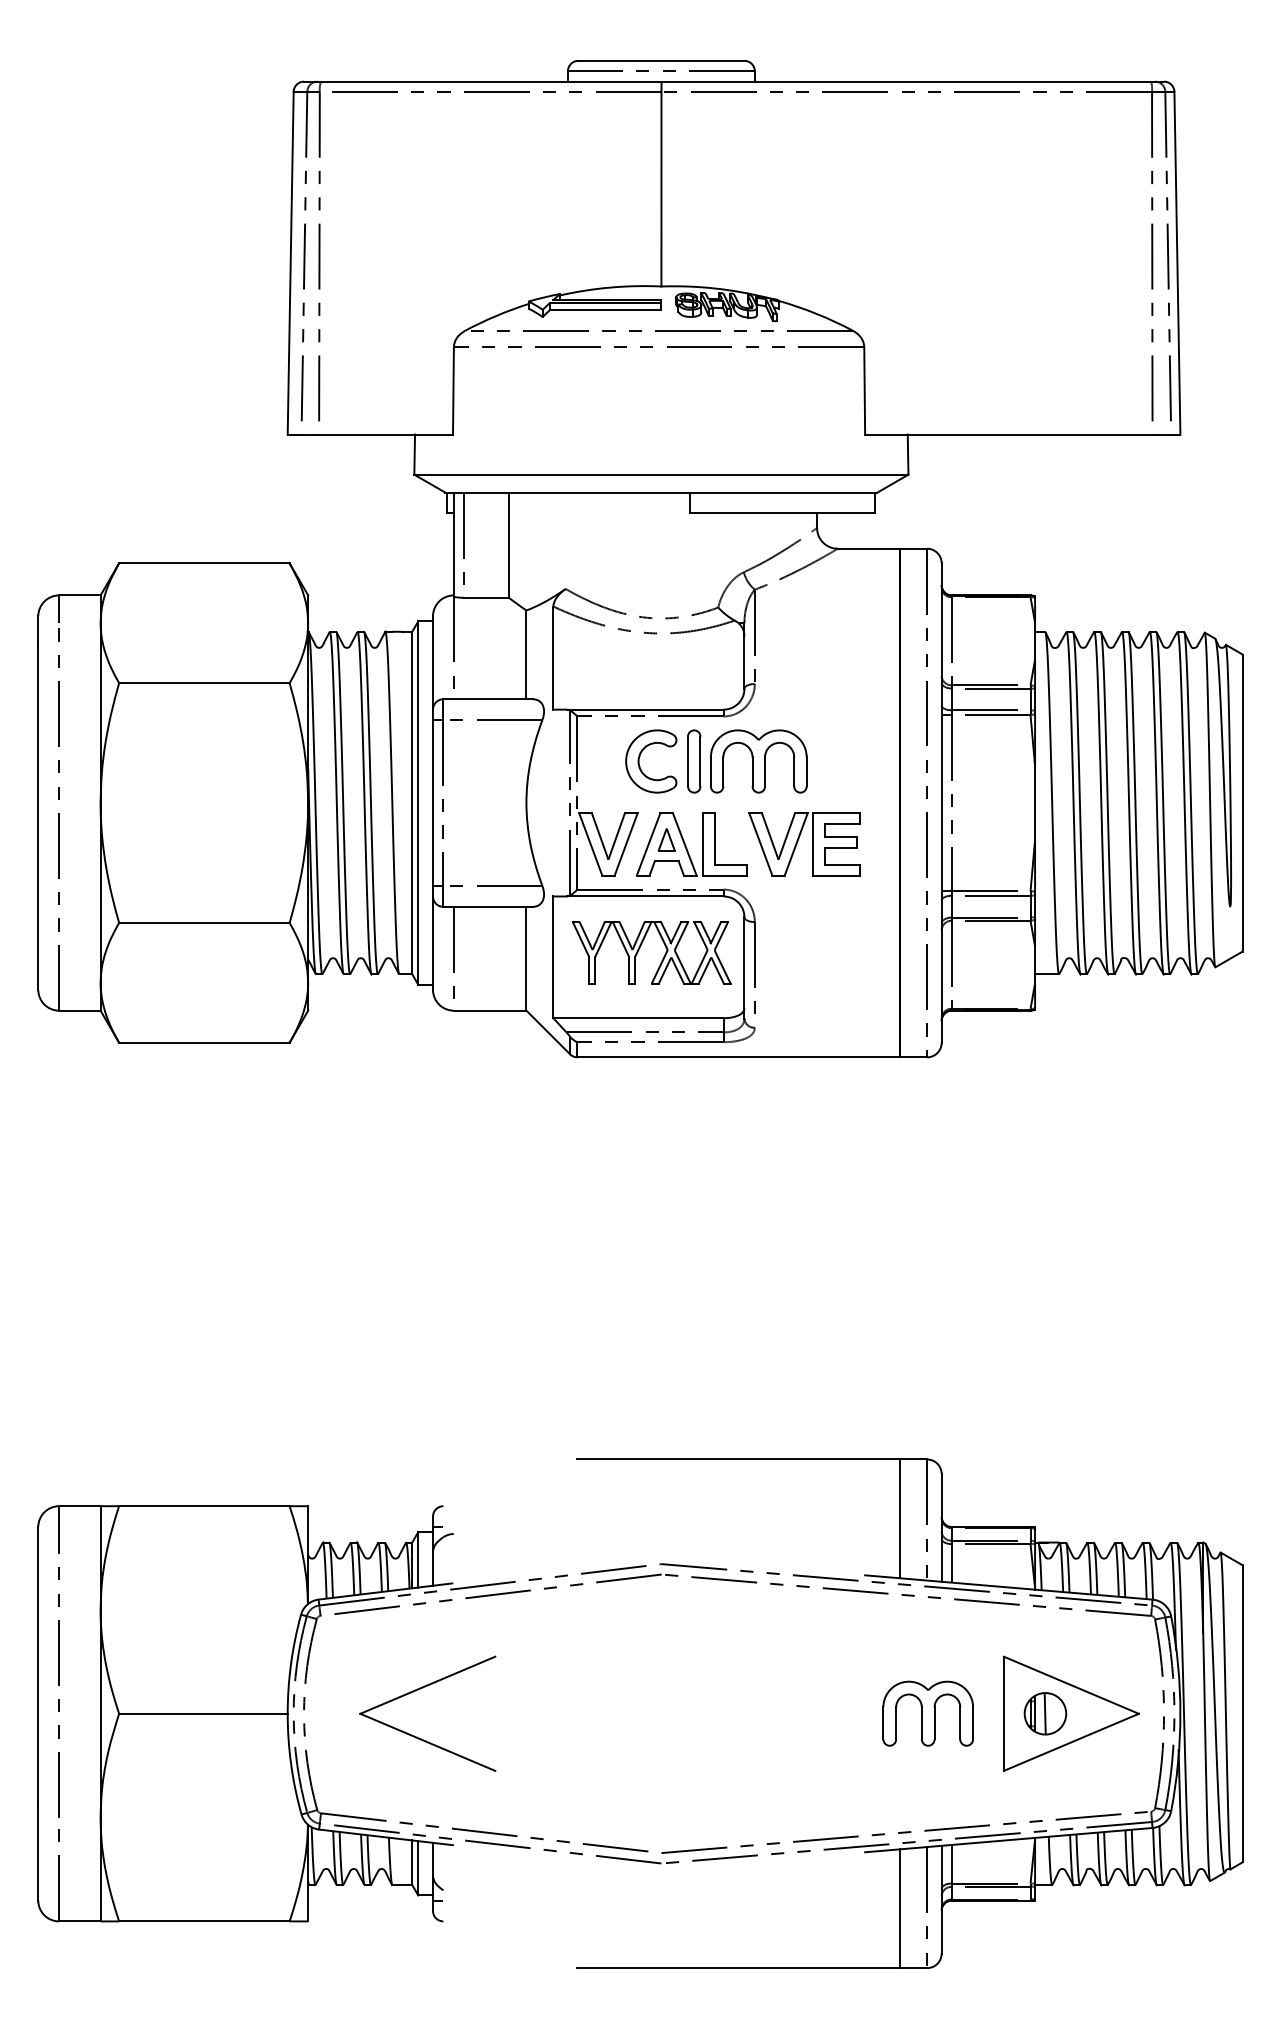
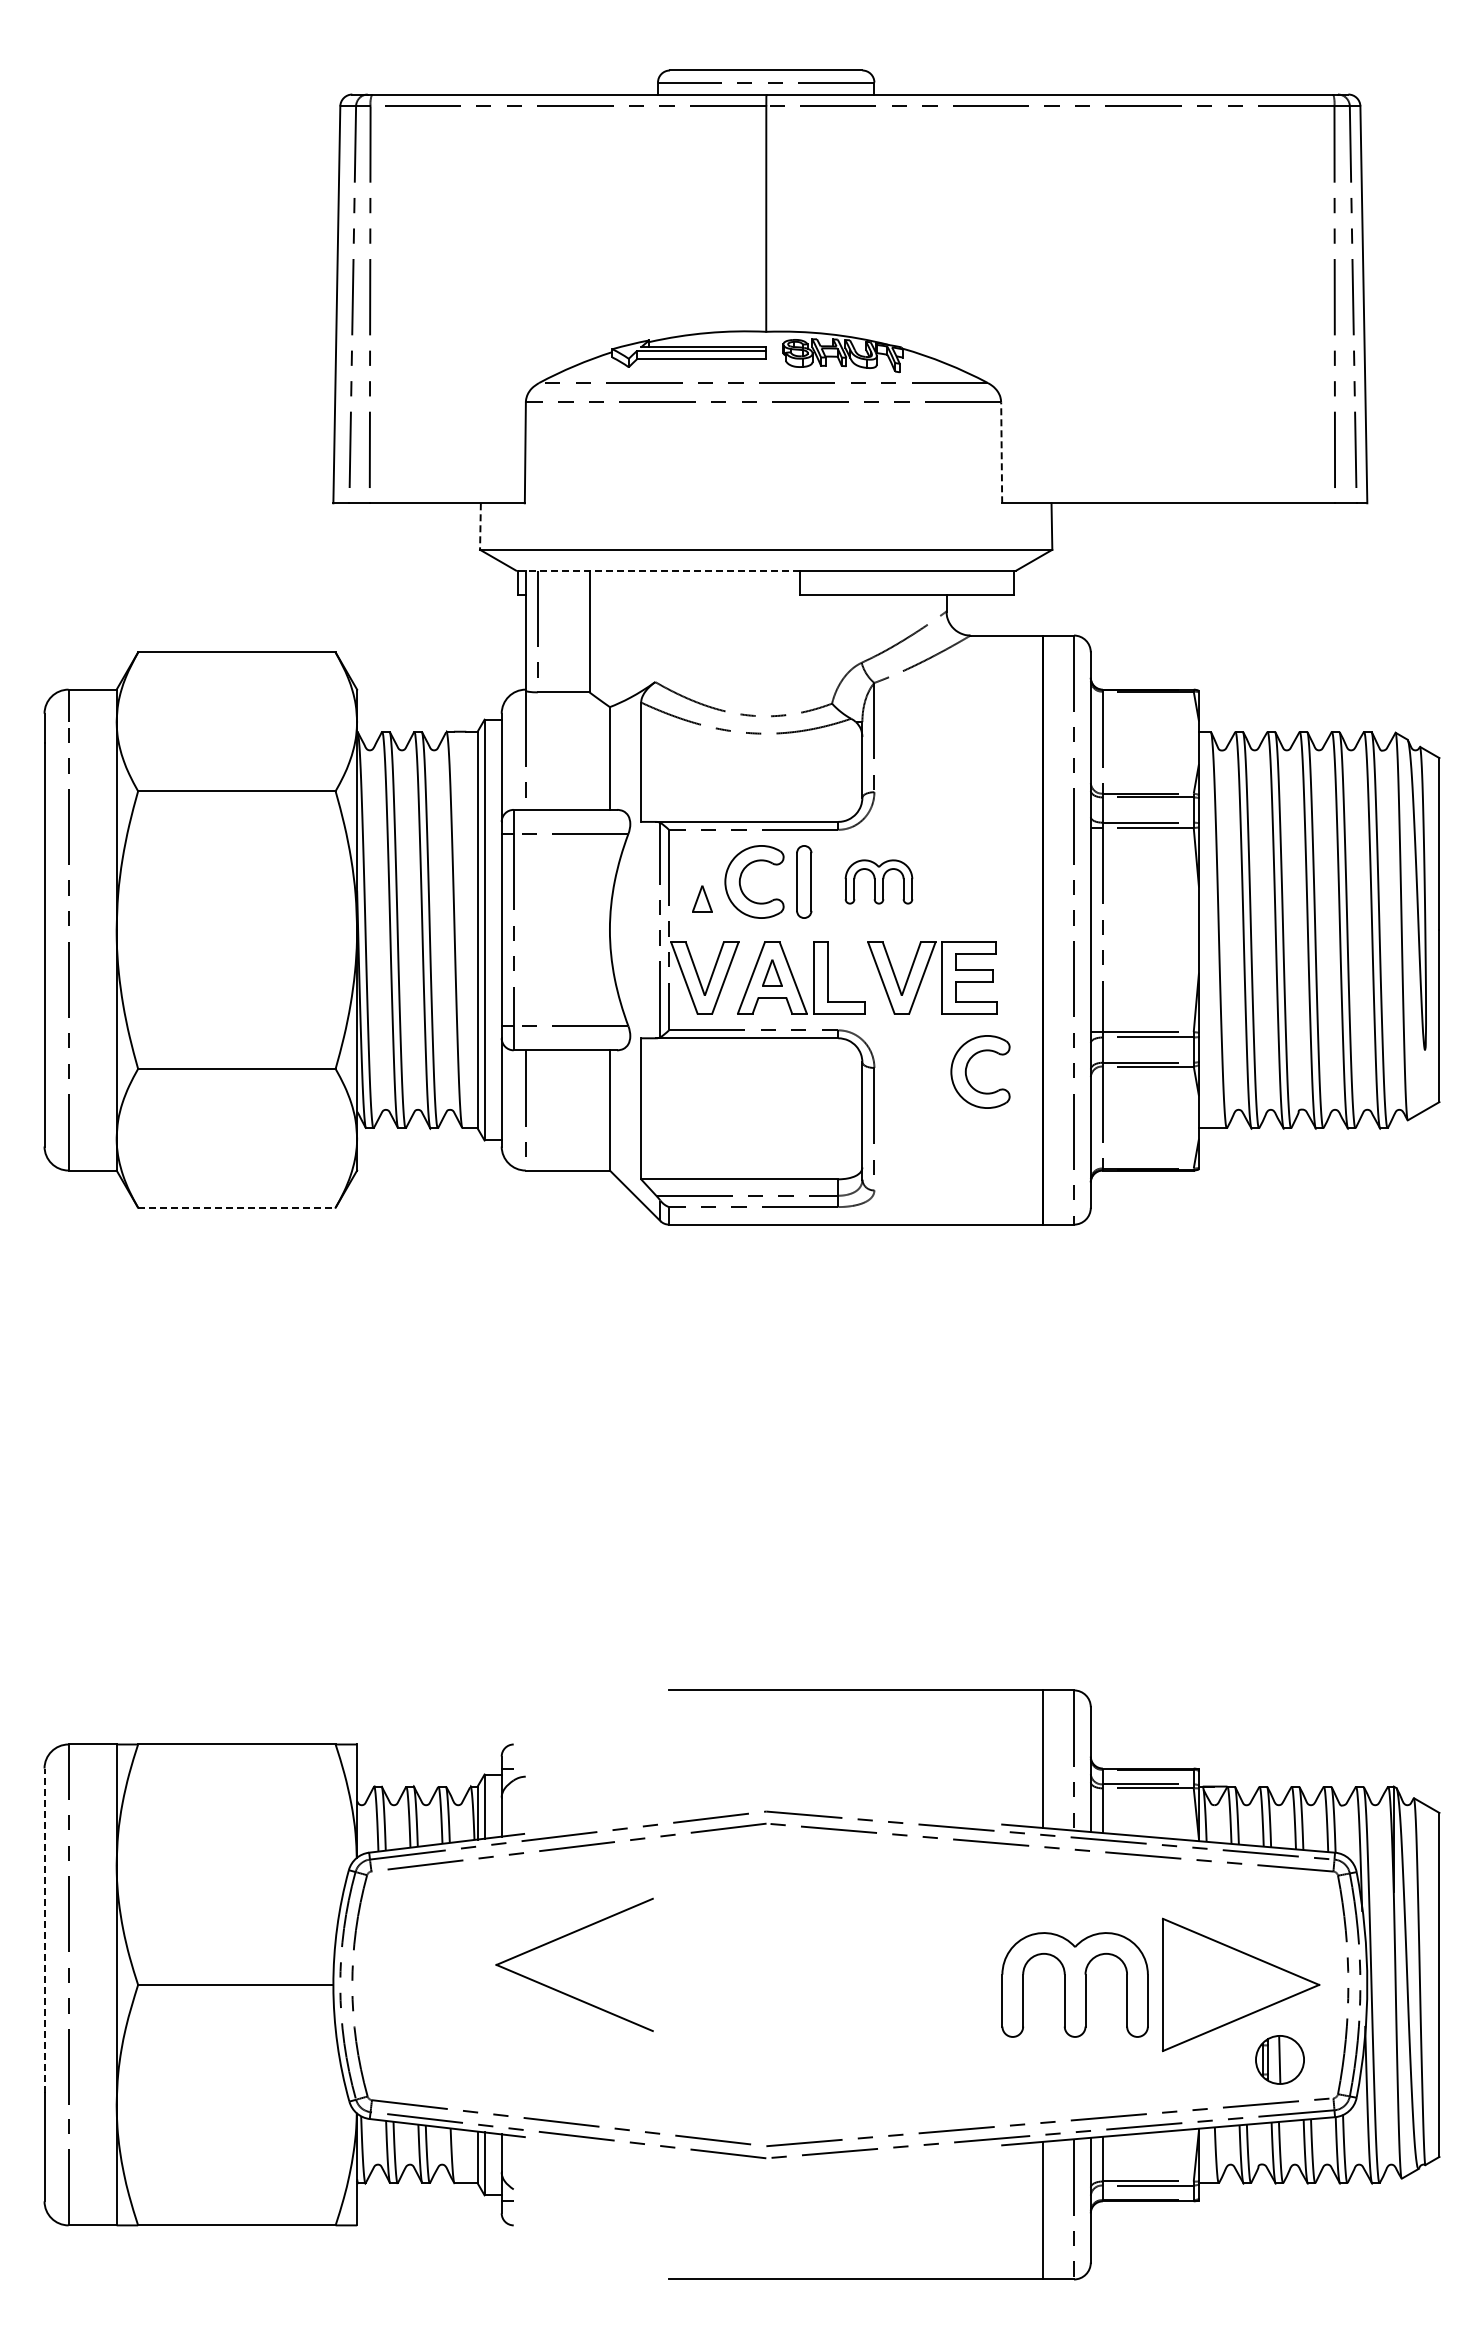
line: (864, 390) -> (1001, 452), solid -> dashed
line: (414, 455) -> (480, 527), solid -> dashed
line: (567, 492) -> (657, 570), solid -> dashed
part: (758, 761) -> (878, 881), size x0.6
part: (606, 775) -> (702, 898), added
part: (835, 921) -> (967, 1067), added
part: (640, 946) -> (742, 1096), removed
line: (204, 1042) -> (236, 1207), solid -> dashed
line: (38, 1666) -> (44, 1930), solid -> dashed
part: (419, 1690) -> (564, 1937), moved
part: (928, 1713) -> (1075, 1984), size x1.4
part: (1045, 1713) -> (1279, 2059), moved

